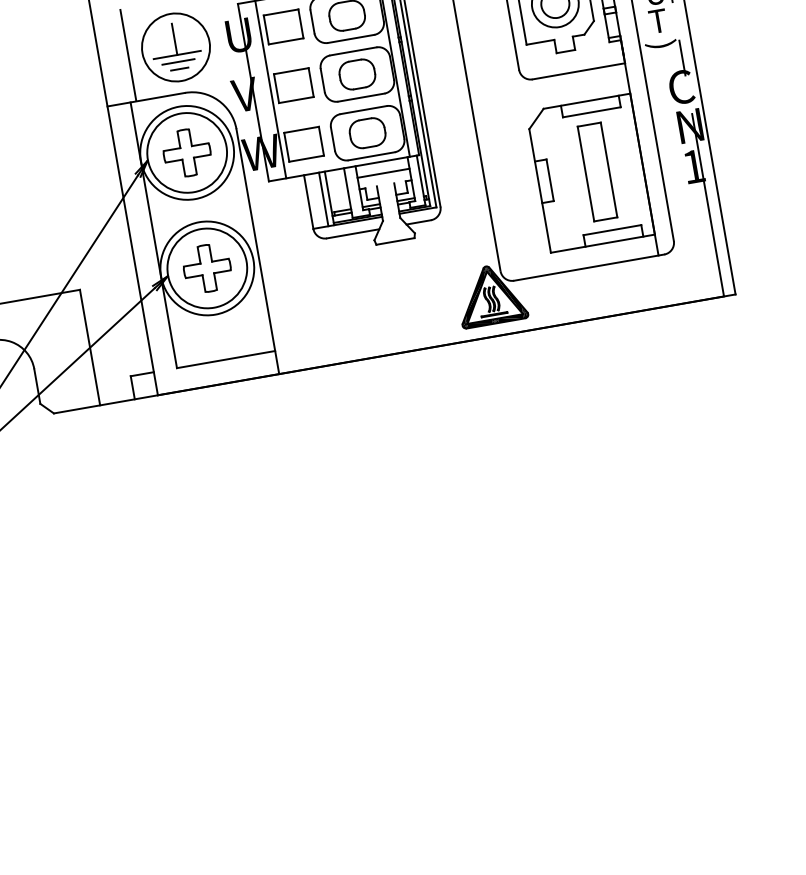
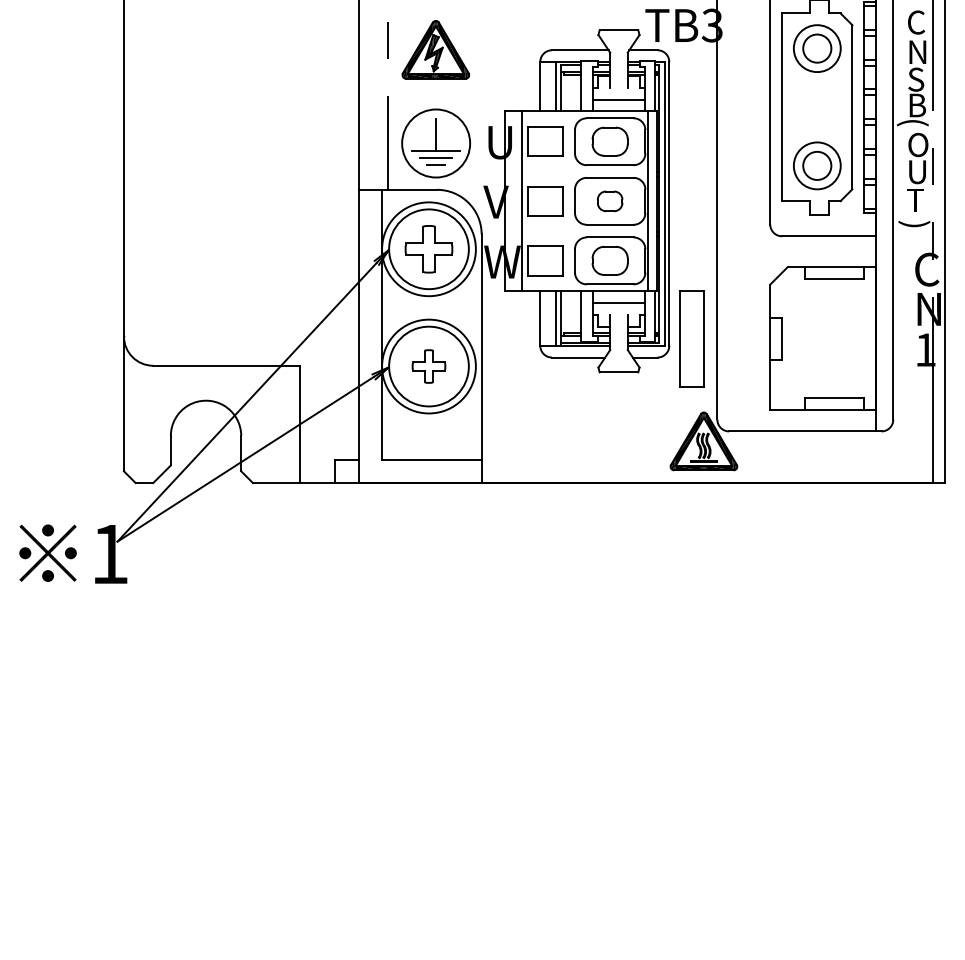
part: (356, 74) -> (609, 201), size x0.7
part: (597, 171) -> (691, 338), moved
part: (206, 268) -> (428, 366), size x0.7

